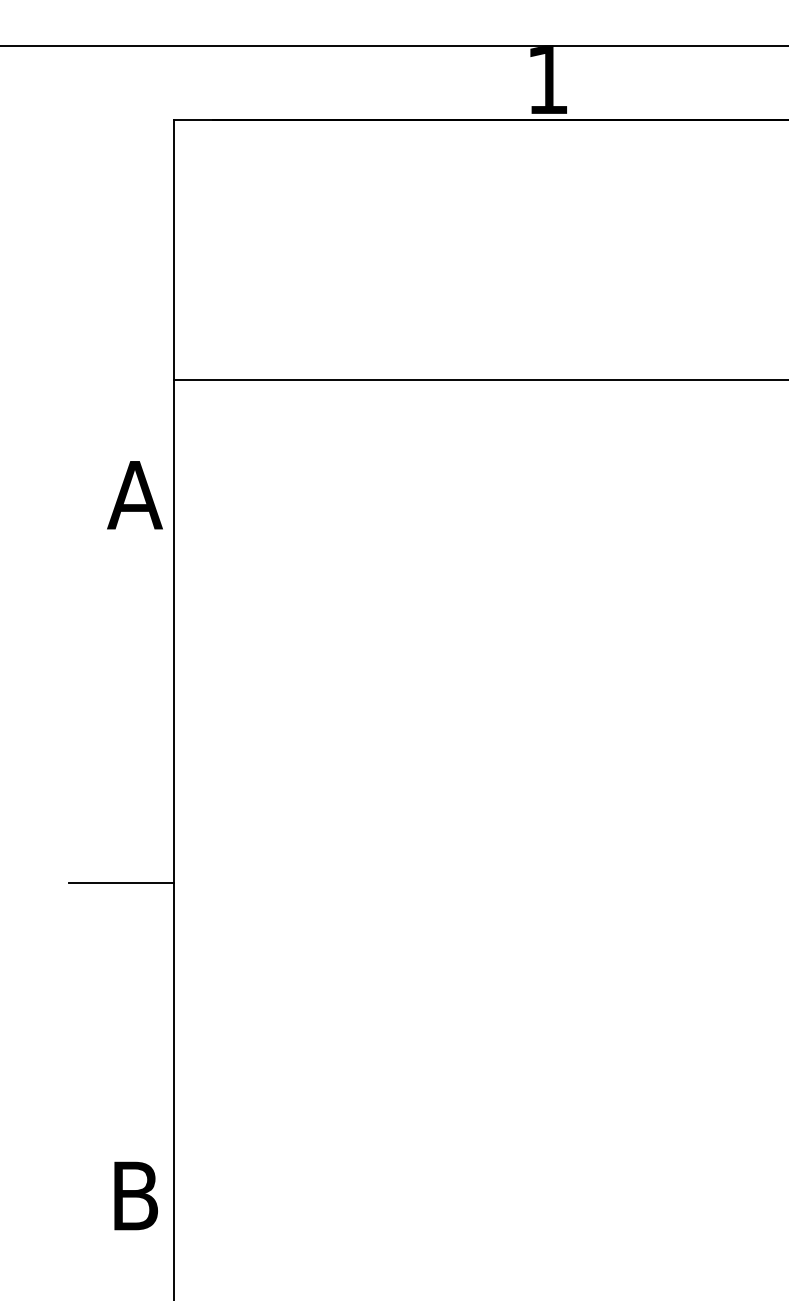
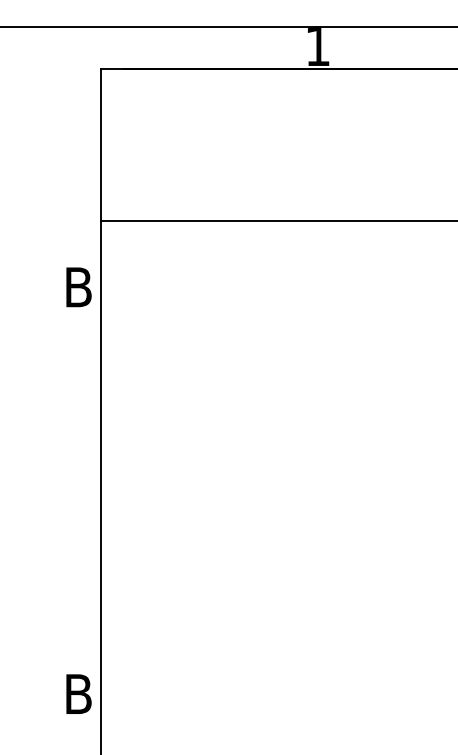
text: (135, 495) -> (78, 287), A -> B
line: (121, 883) -> (70, 512), removed

